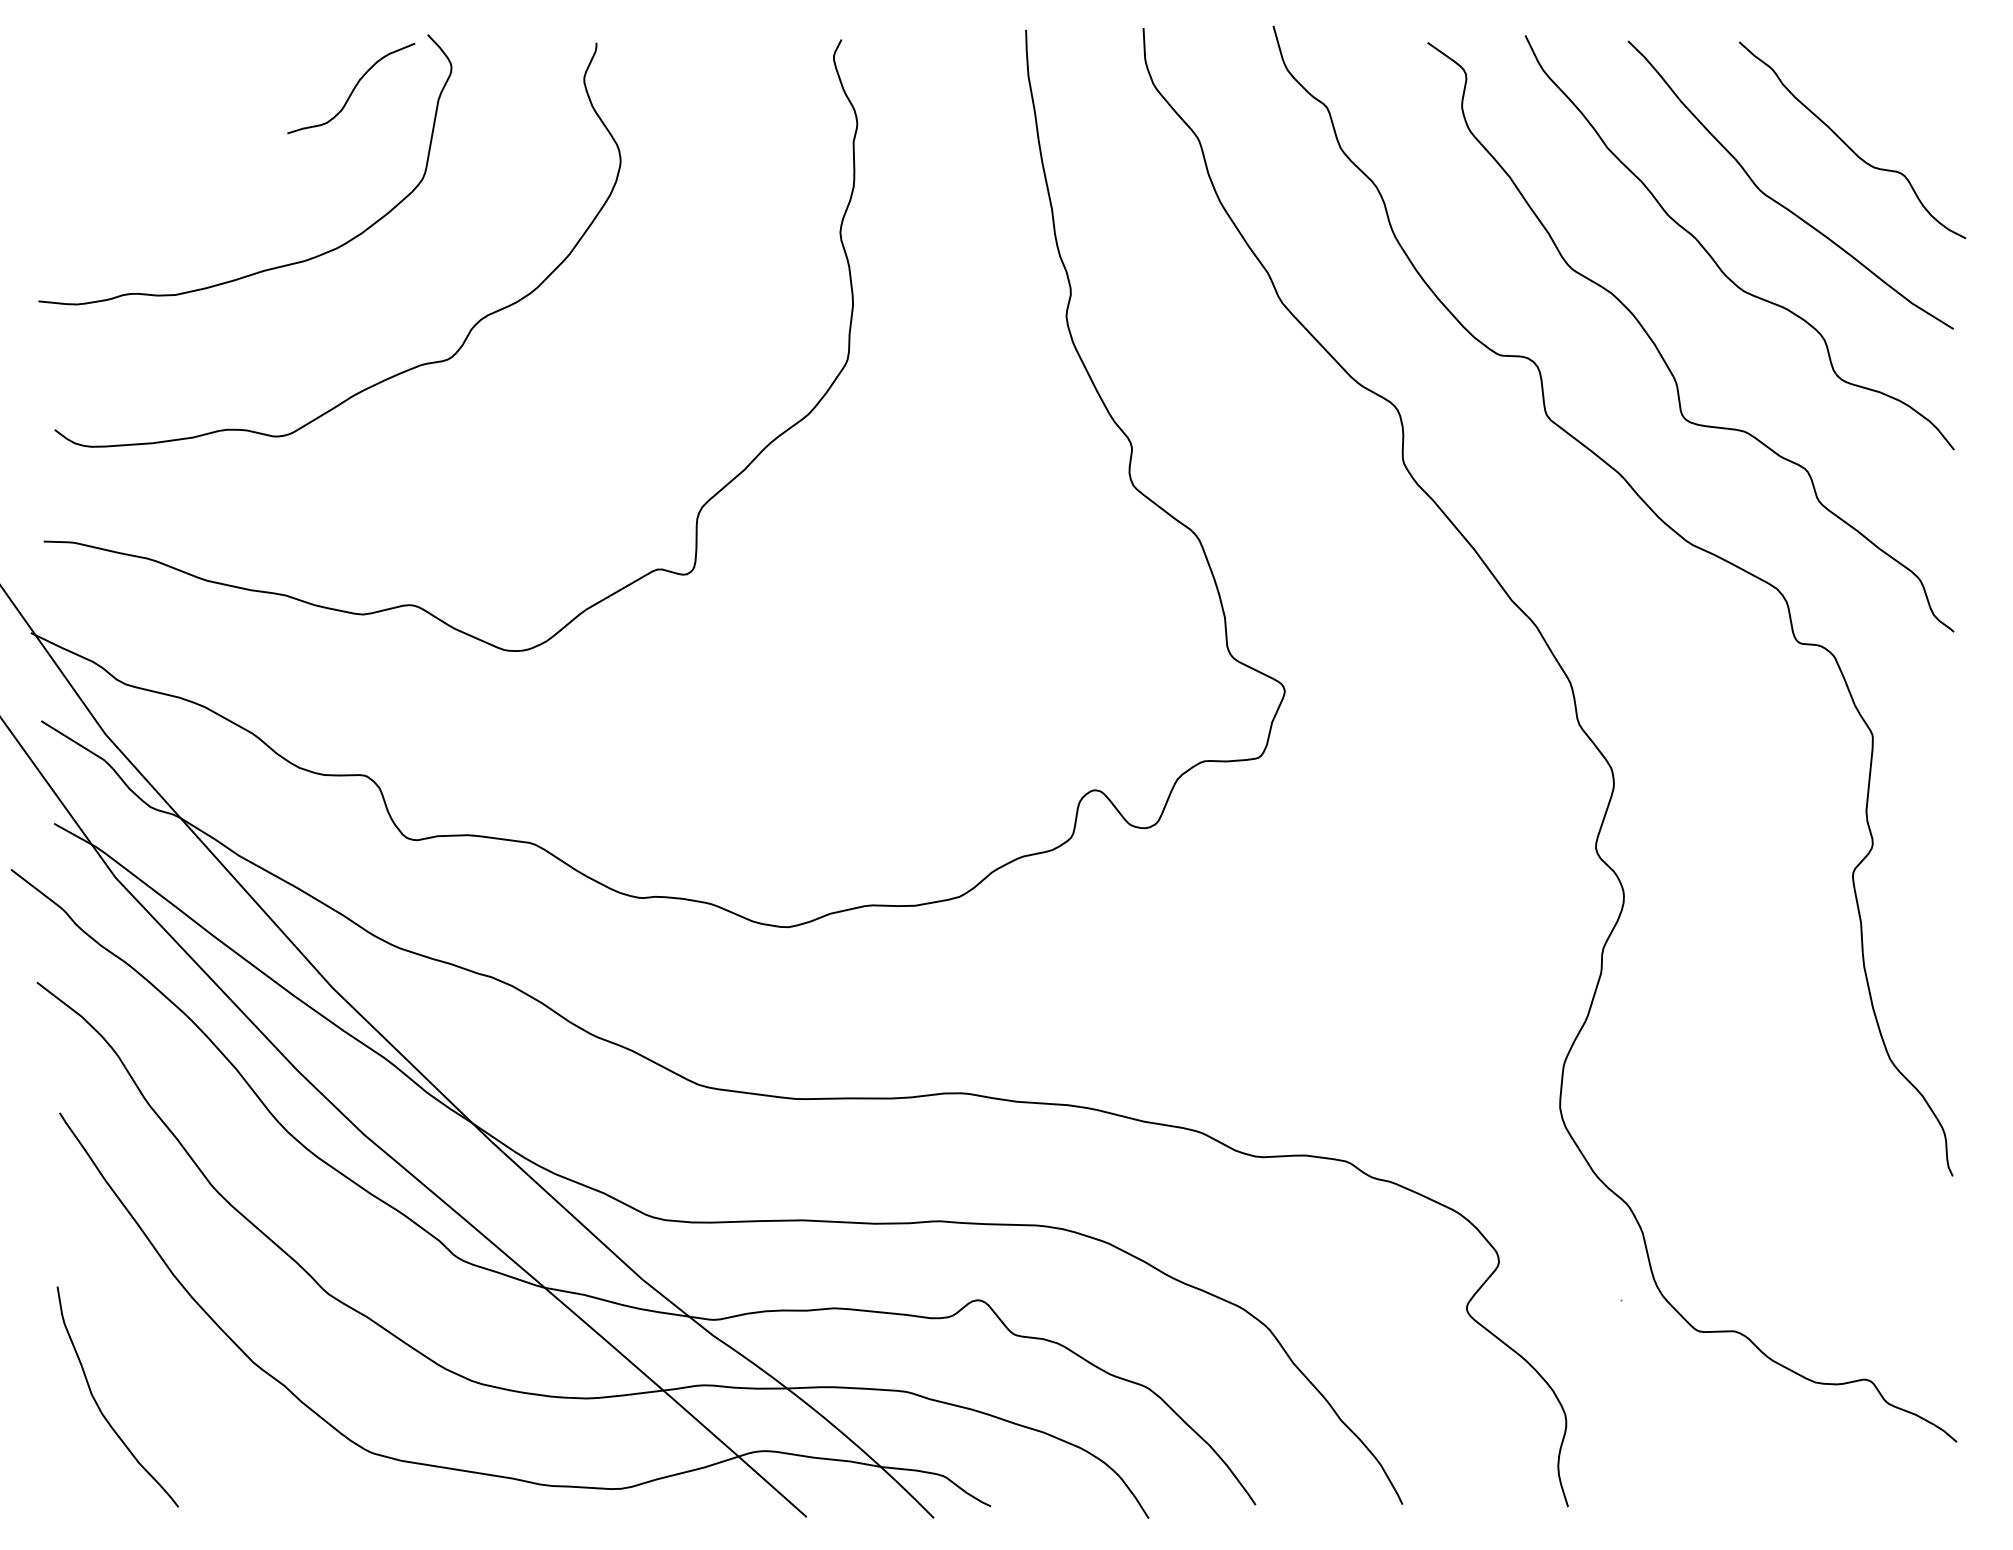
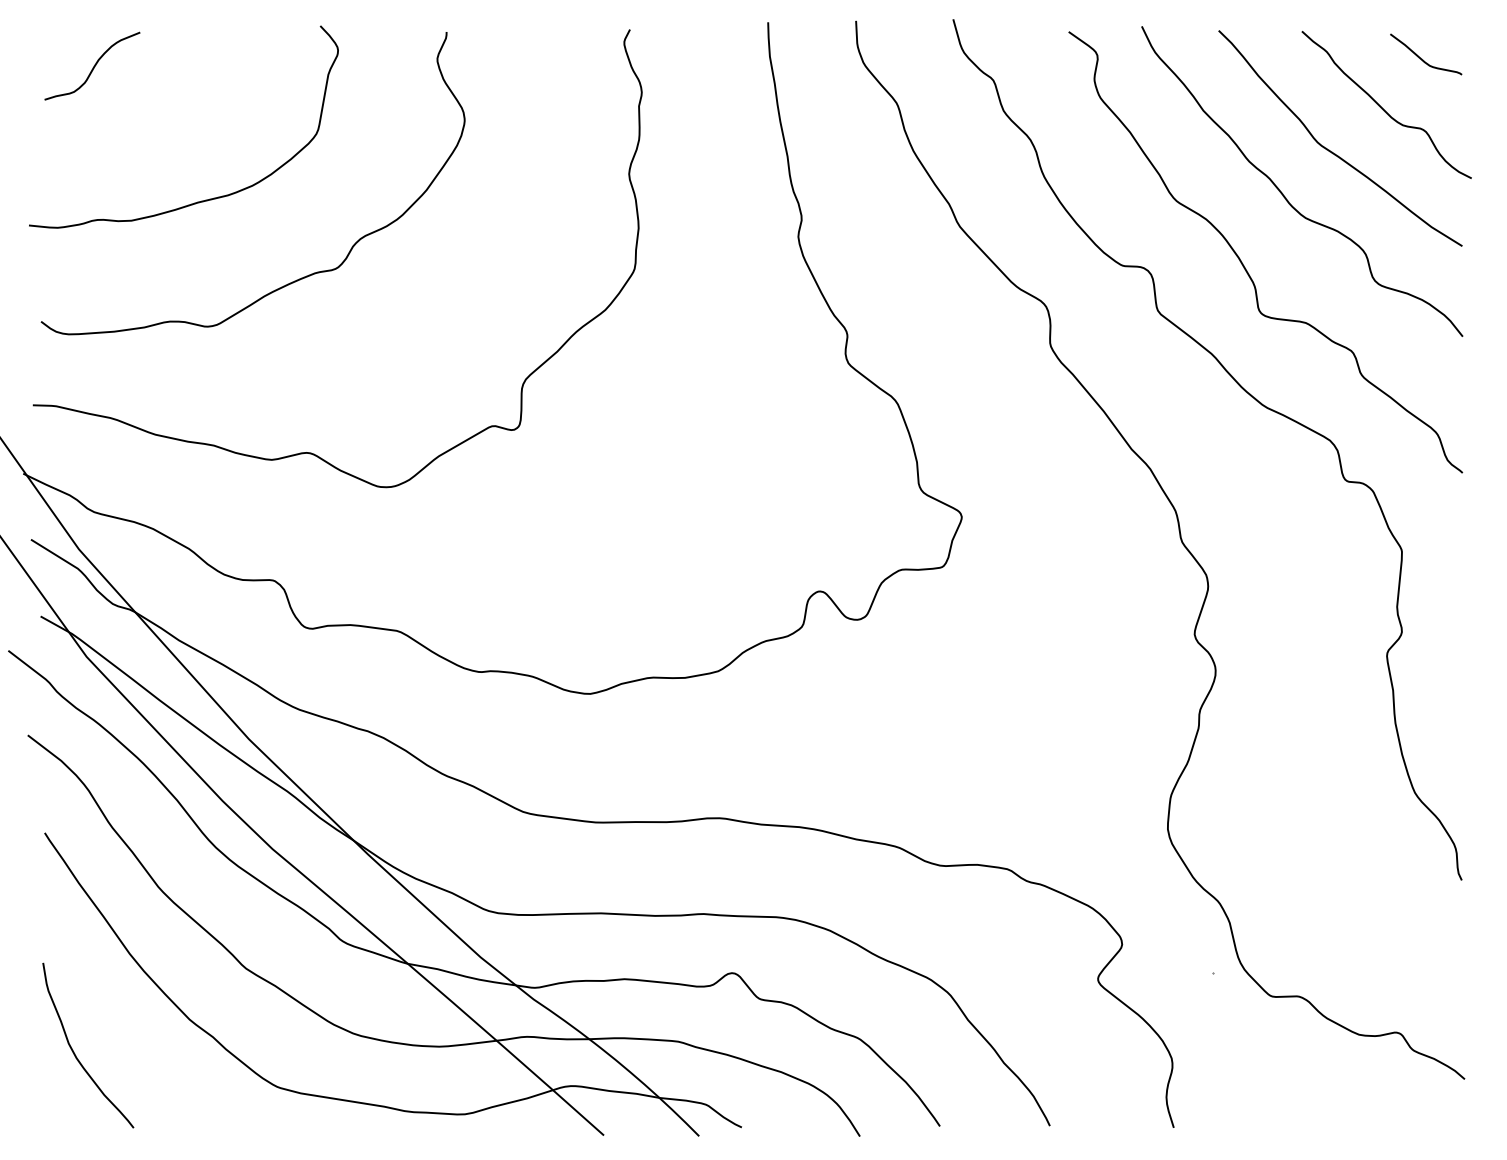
curve: (1899, 78) -> (1421, 58), added
curve: (352, 89) -> (93, 66), moved

